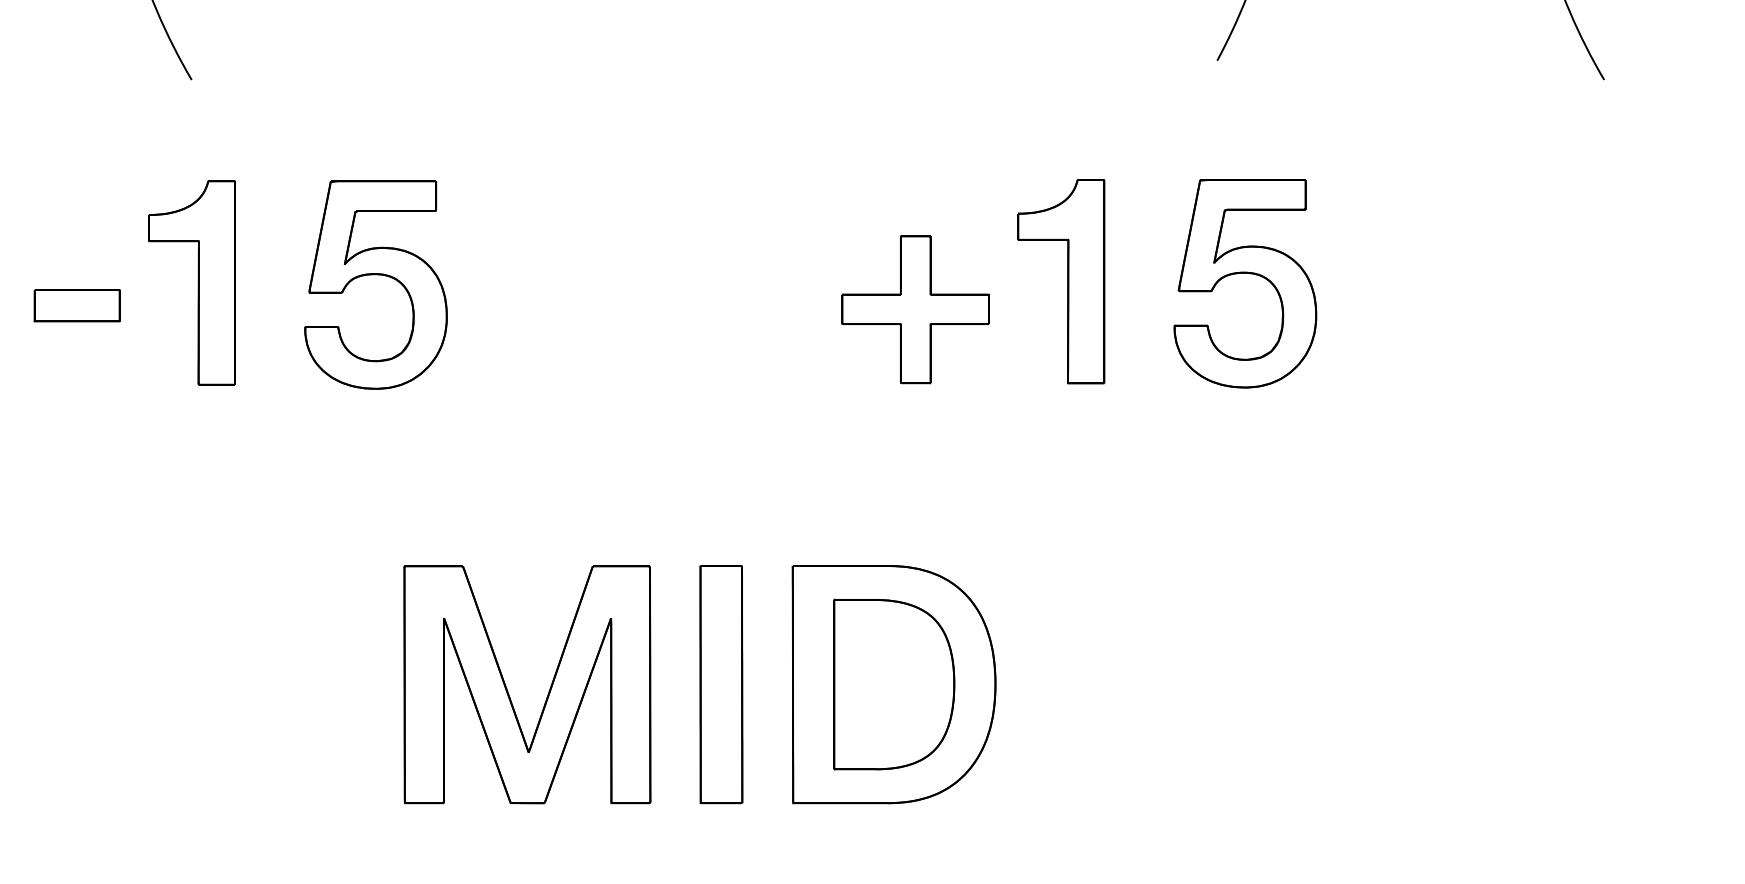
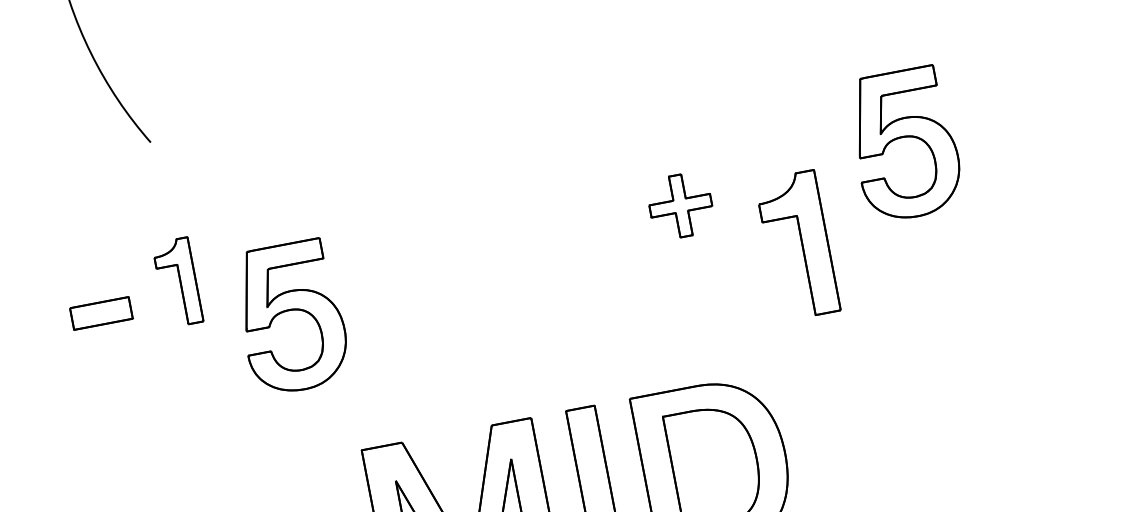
part: (375, 275) -> (290, 310), moved
part: (1061, 281) -> (797, 245), moved
part: (191, 282) -> (177, 282), size x0.6
part: (915, 309) -> (680, 205), size x0.6

